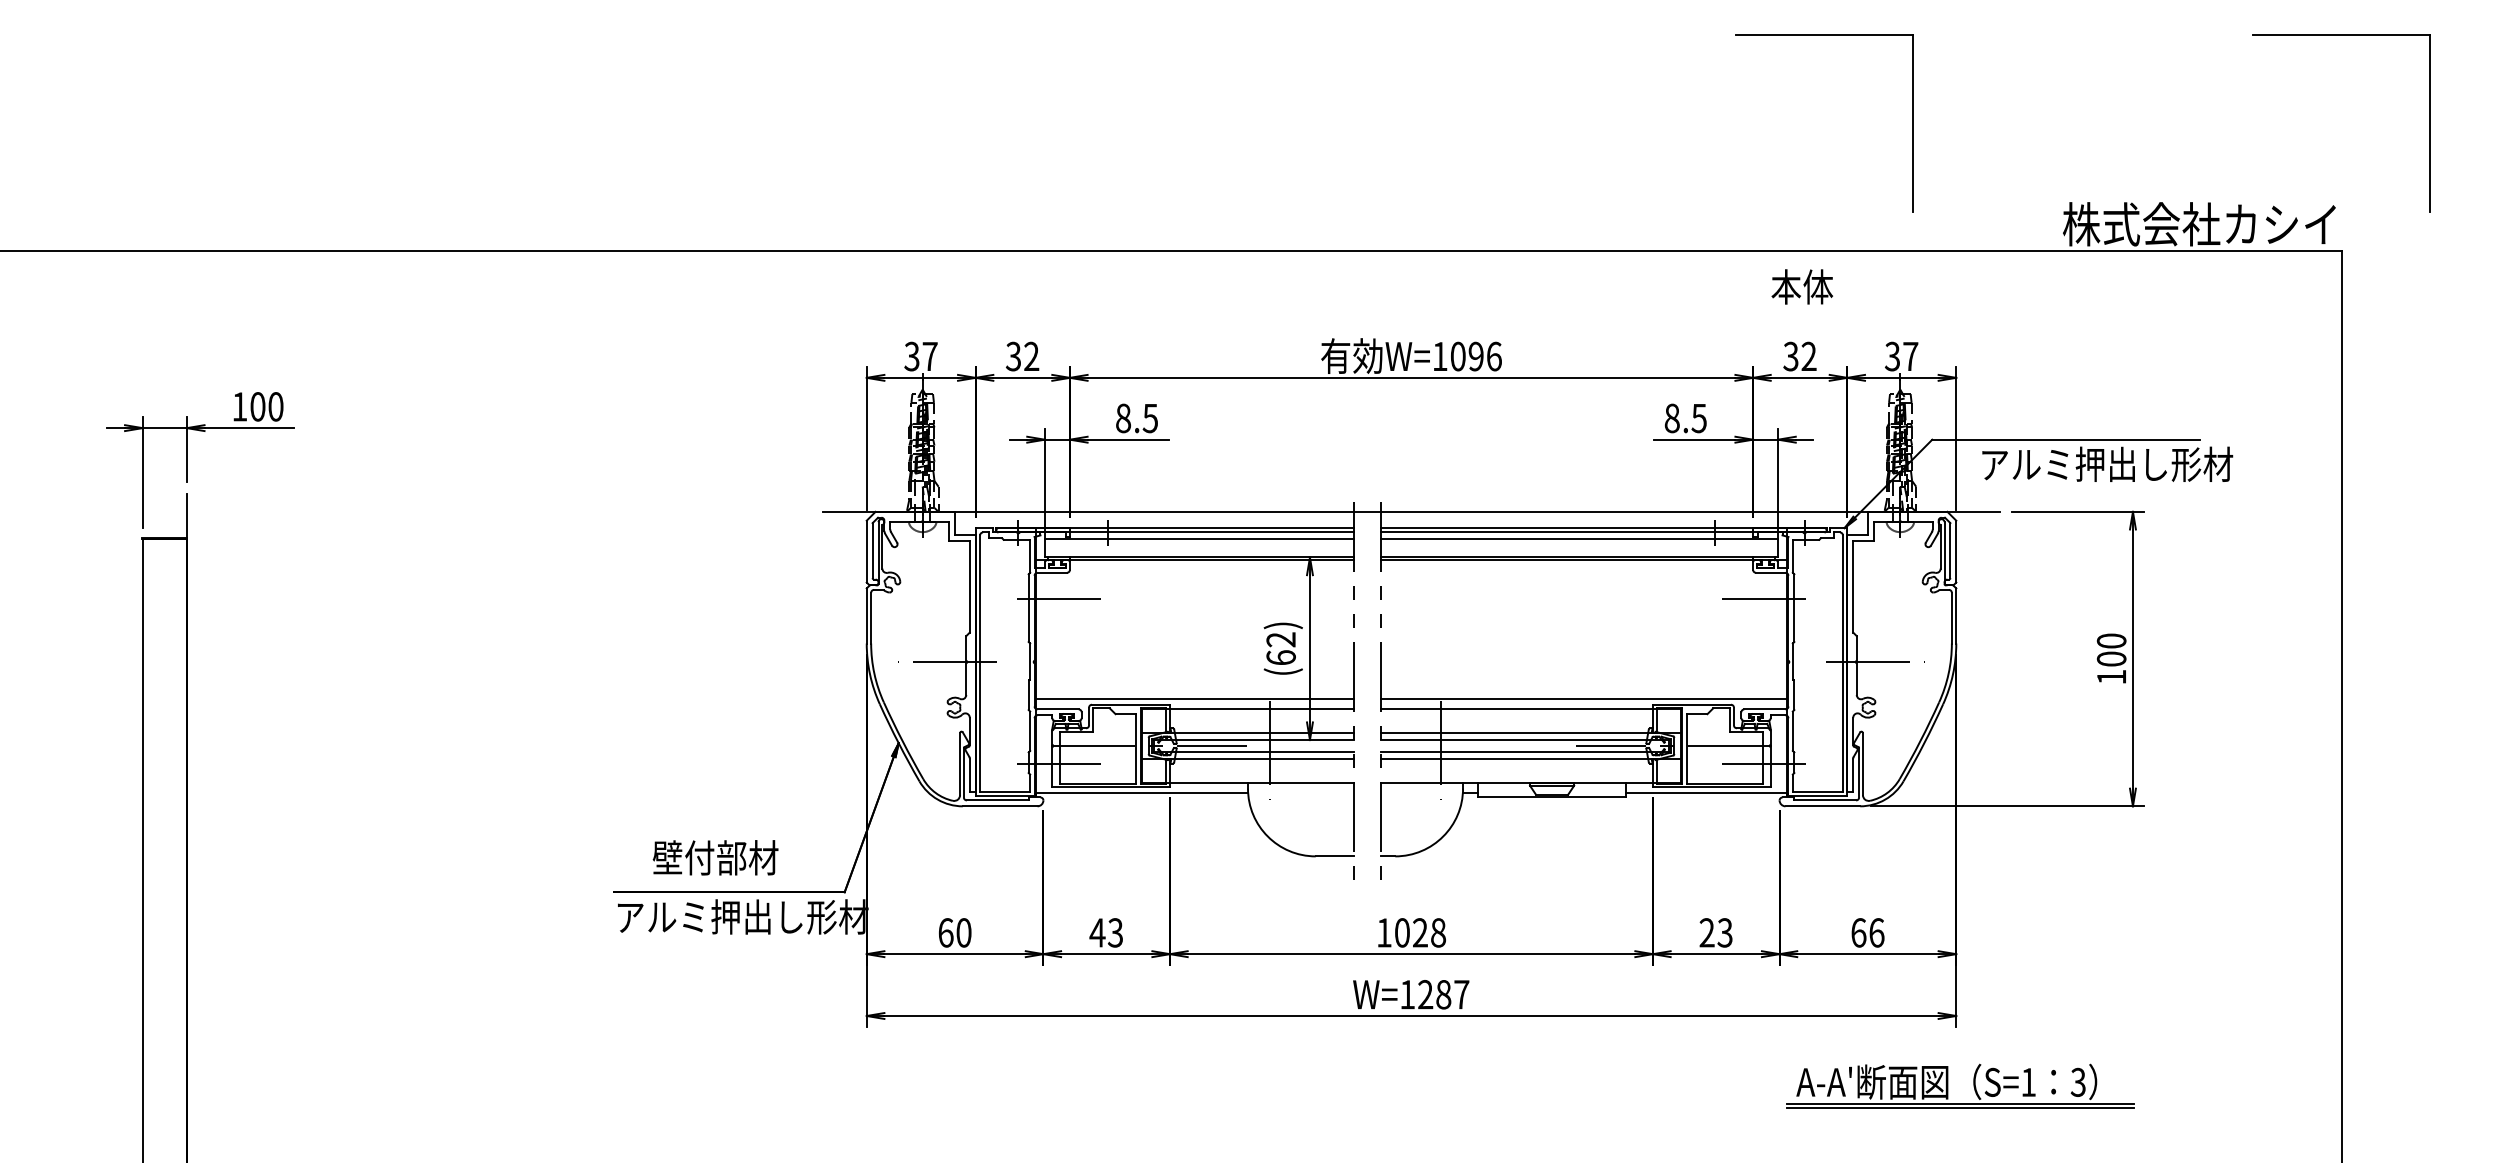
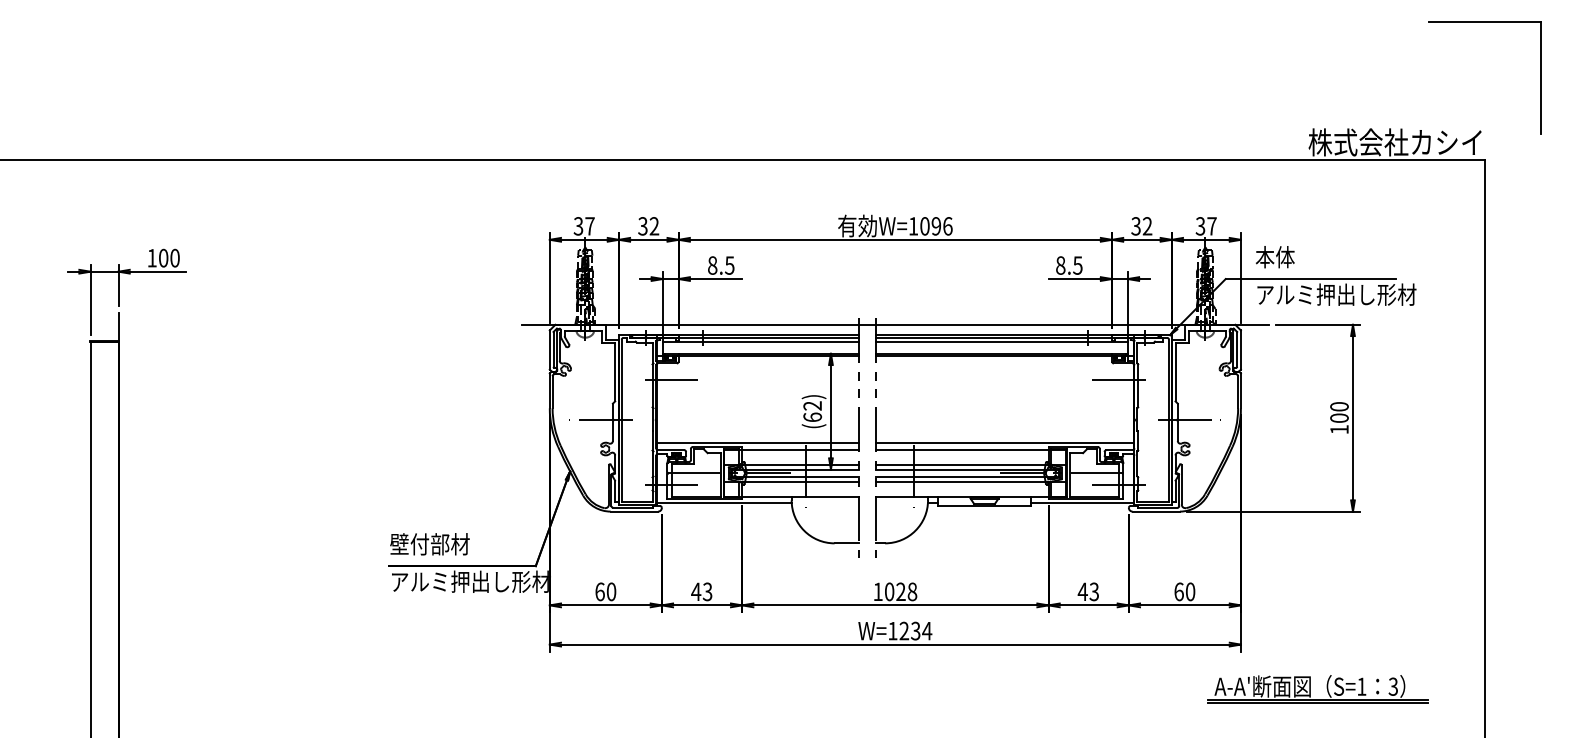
part: (1823, 35) -> (1156, 22), removed
text: (1802, 287) -> (1275, 257), moved
text: (714, 858) -> (429, 544), moved
text: (1706, 932) -> (1082, 591), 23 -> 43
text: (1876, 932) -> (1190, 591), 66 -> 60
text: (1452, 993) -> (921, 630), W=1287 -> W=1234
part: (1947, 1086) -> (1310, 689), moved

